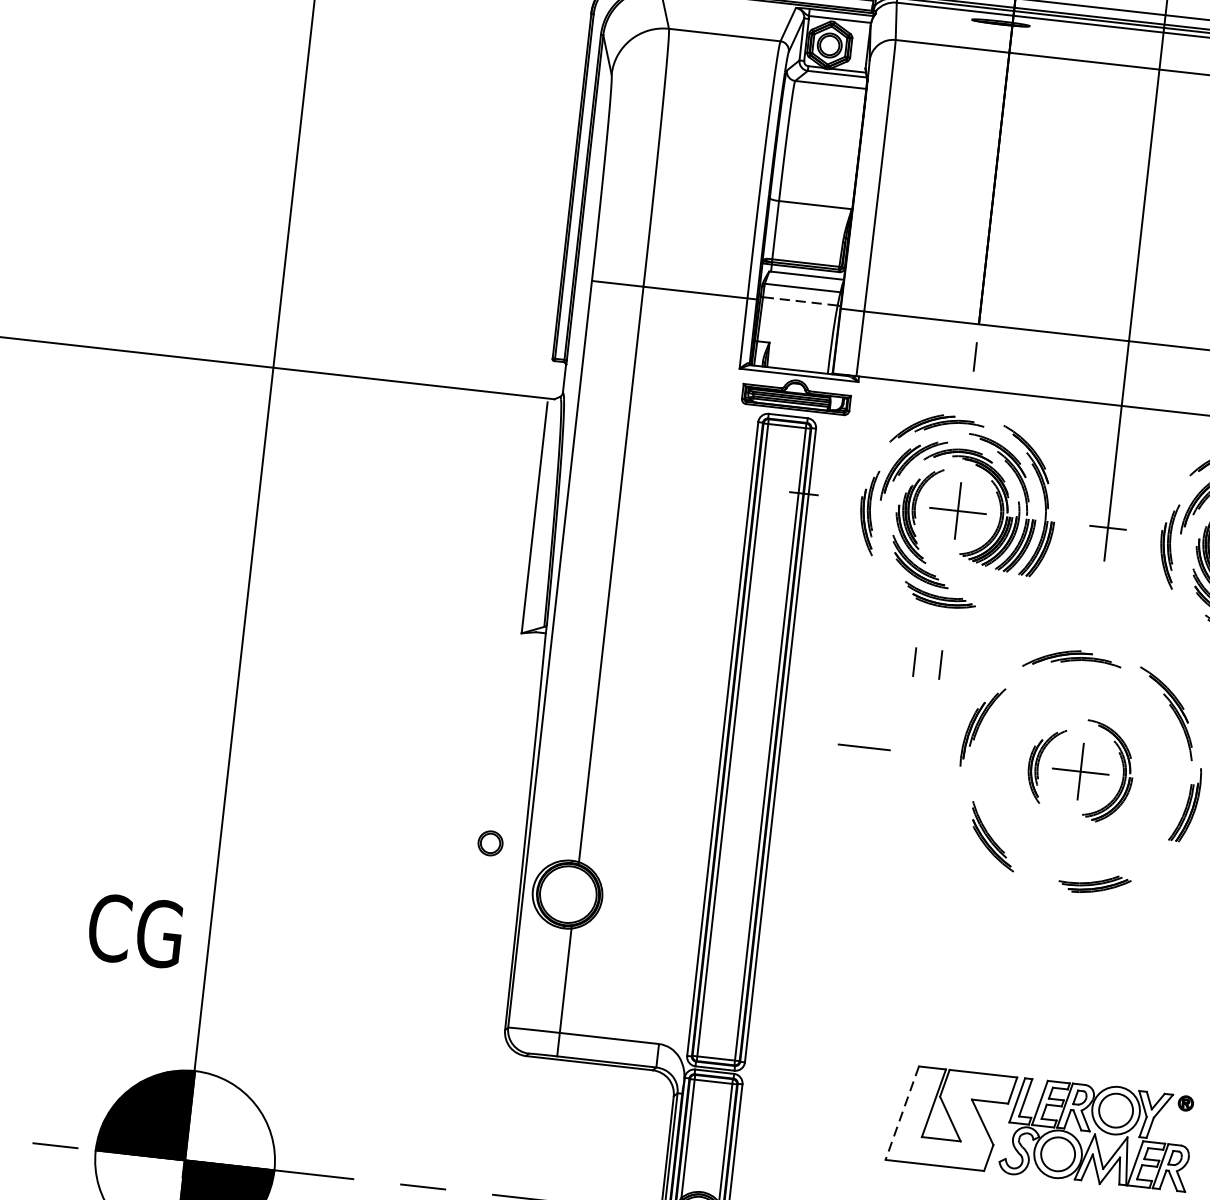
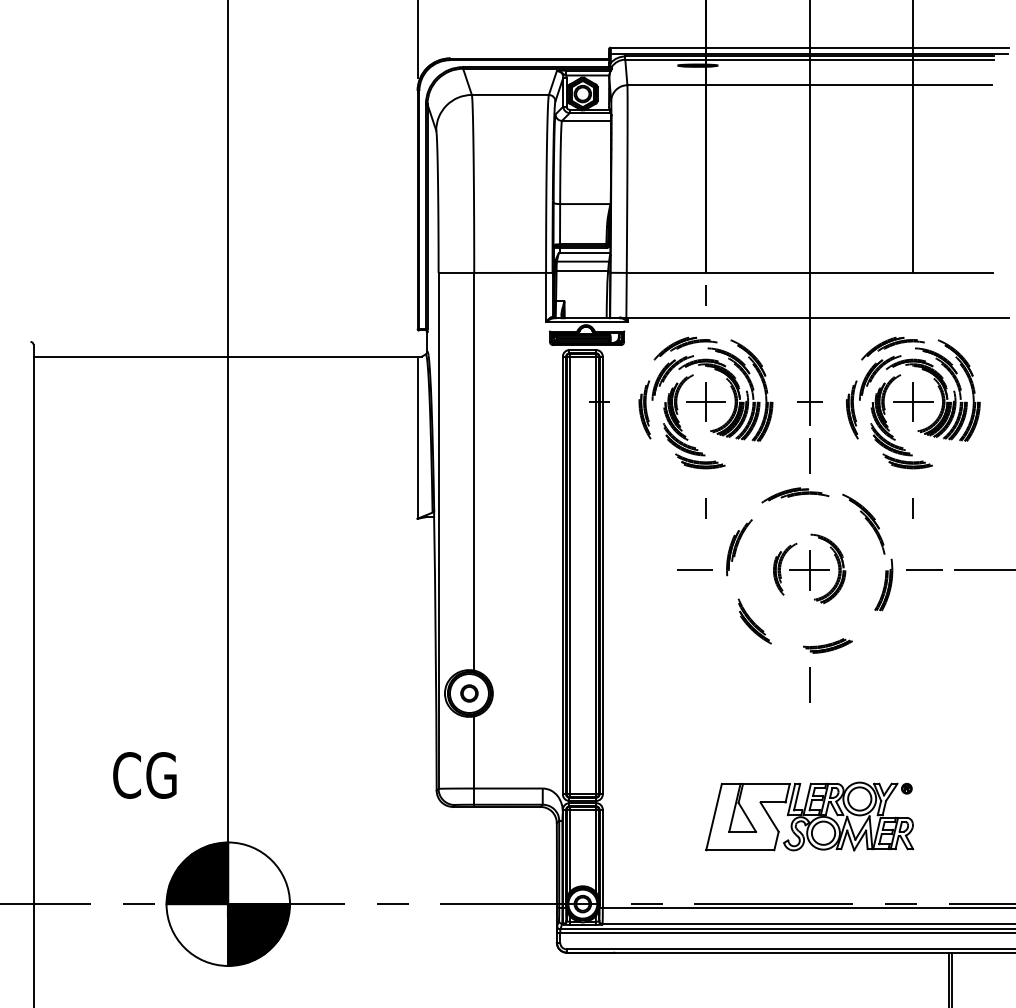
line: (800, 300) -> (582, 270), dashed -> solid
line: (1099, 605) -> (809, 455), added
line: (913, 662) -> (687, 508), removed
line: (863, 746) -> (694, 569), moved
circle: (490, 843) -> (469, 693), moved
text: (134, 930) -> (144, 775), moved
line: (1061, 936) -> (809, 684), added
line: (901, 1113) -> (713, 817), dashed -> solid

